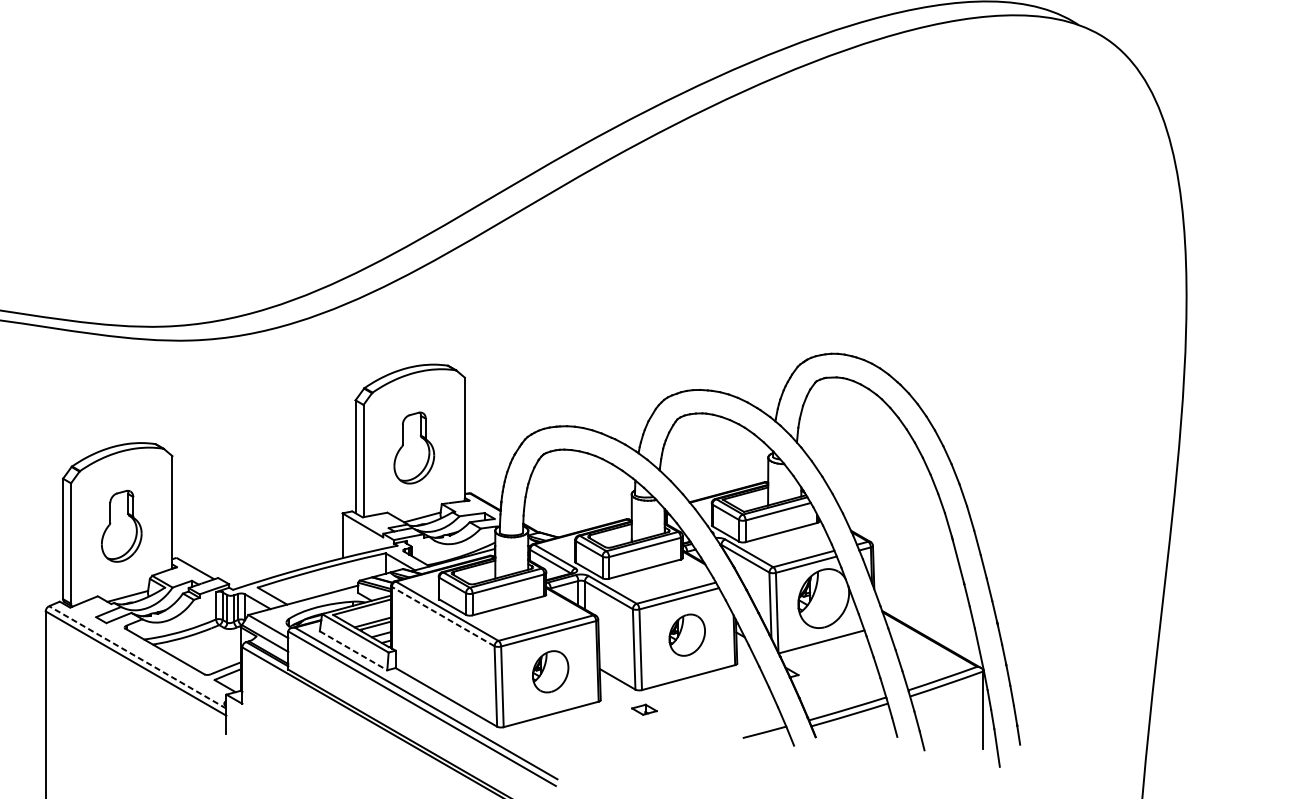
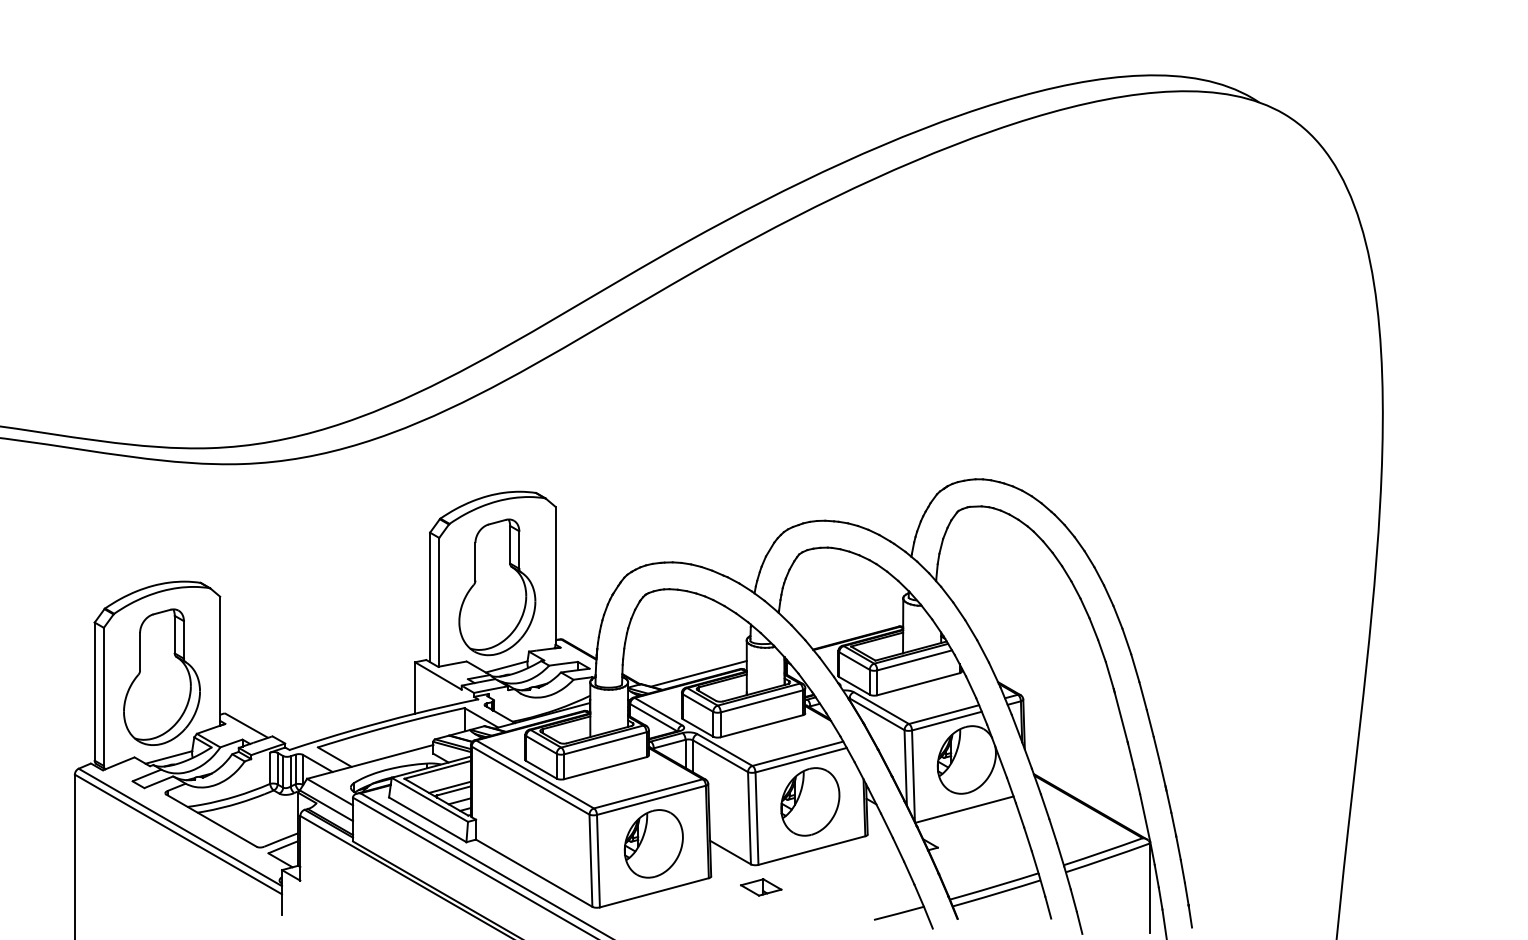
part: (414, 448) -> (497, 587), size x1.67
line: (589, 523) -> (698, 673), added
part: (121, 525) -> (161, 676), size x1.67
line: (443, 616) -> (530, 780), dashed -> solid
part: (687, 634) -> (810, 801), size x1.43
line: (353, 650) -> (427, 819), dashed -> solid
line: (137, 657) -> (179, 827), dashed -> solid
part: (550, 671) -> (653, 843), size x1.43
part: (644, 709) -> (761, 887), size x1.43

